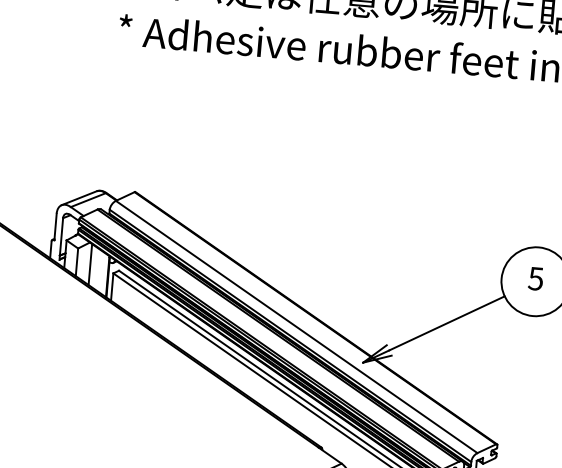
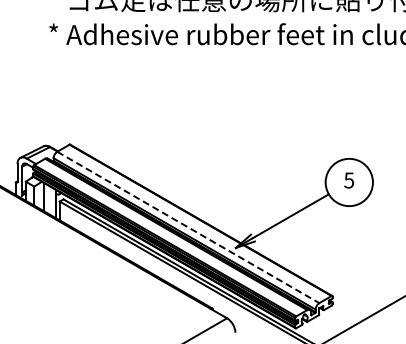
line: (296, 327) -> (188, 227), solid -> dashed

